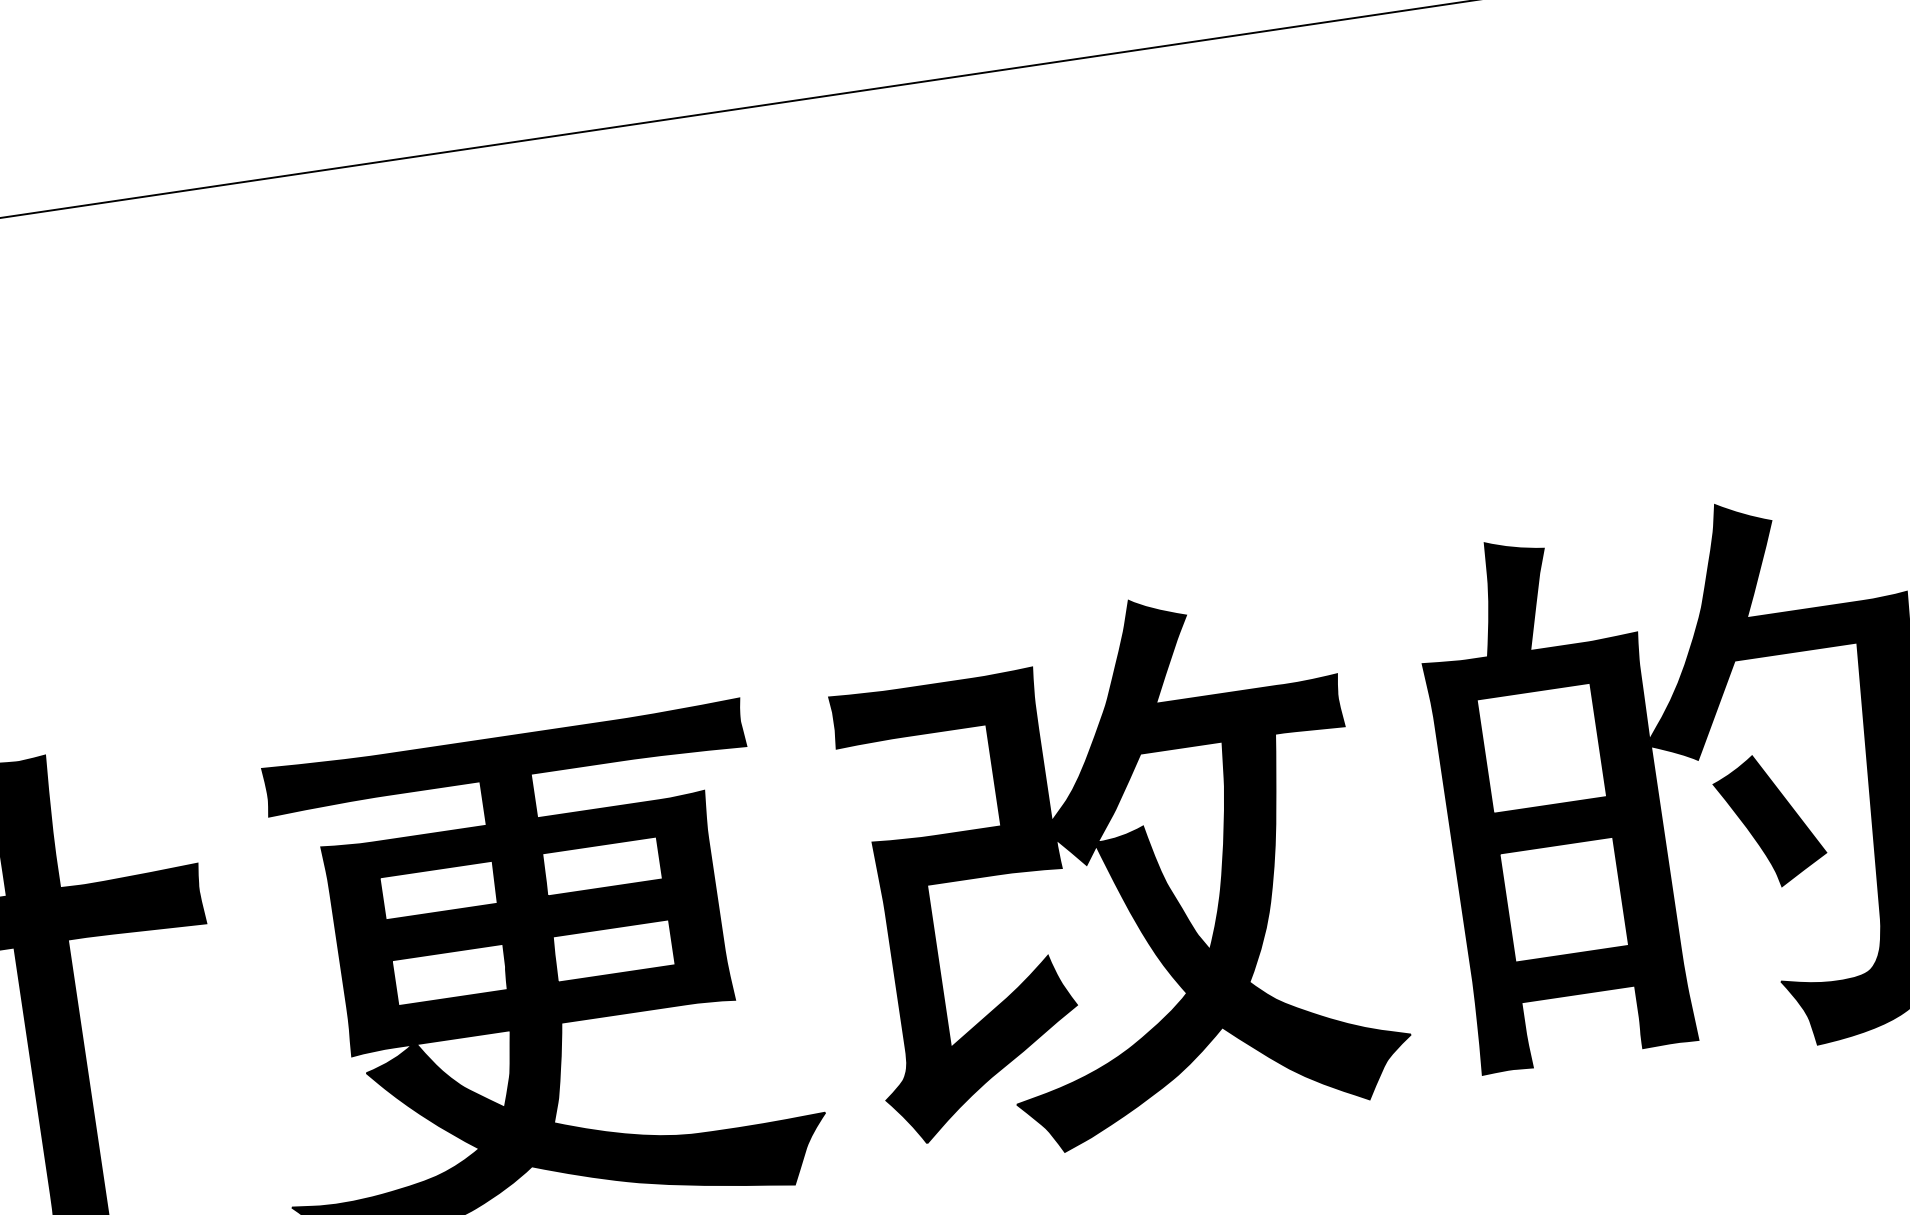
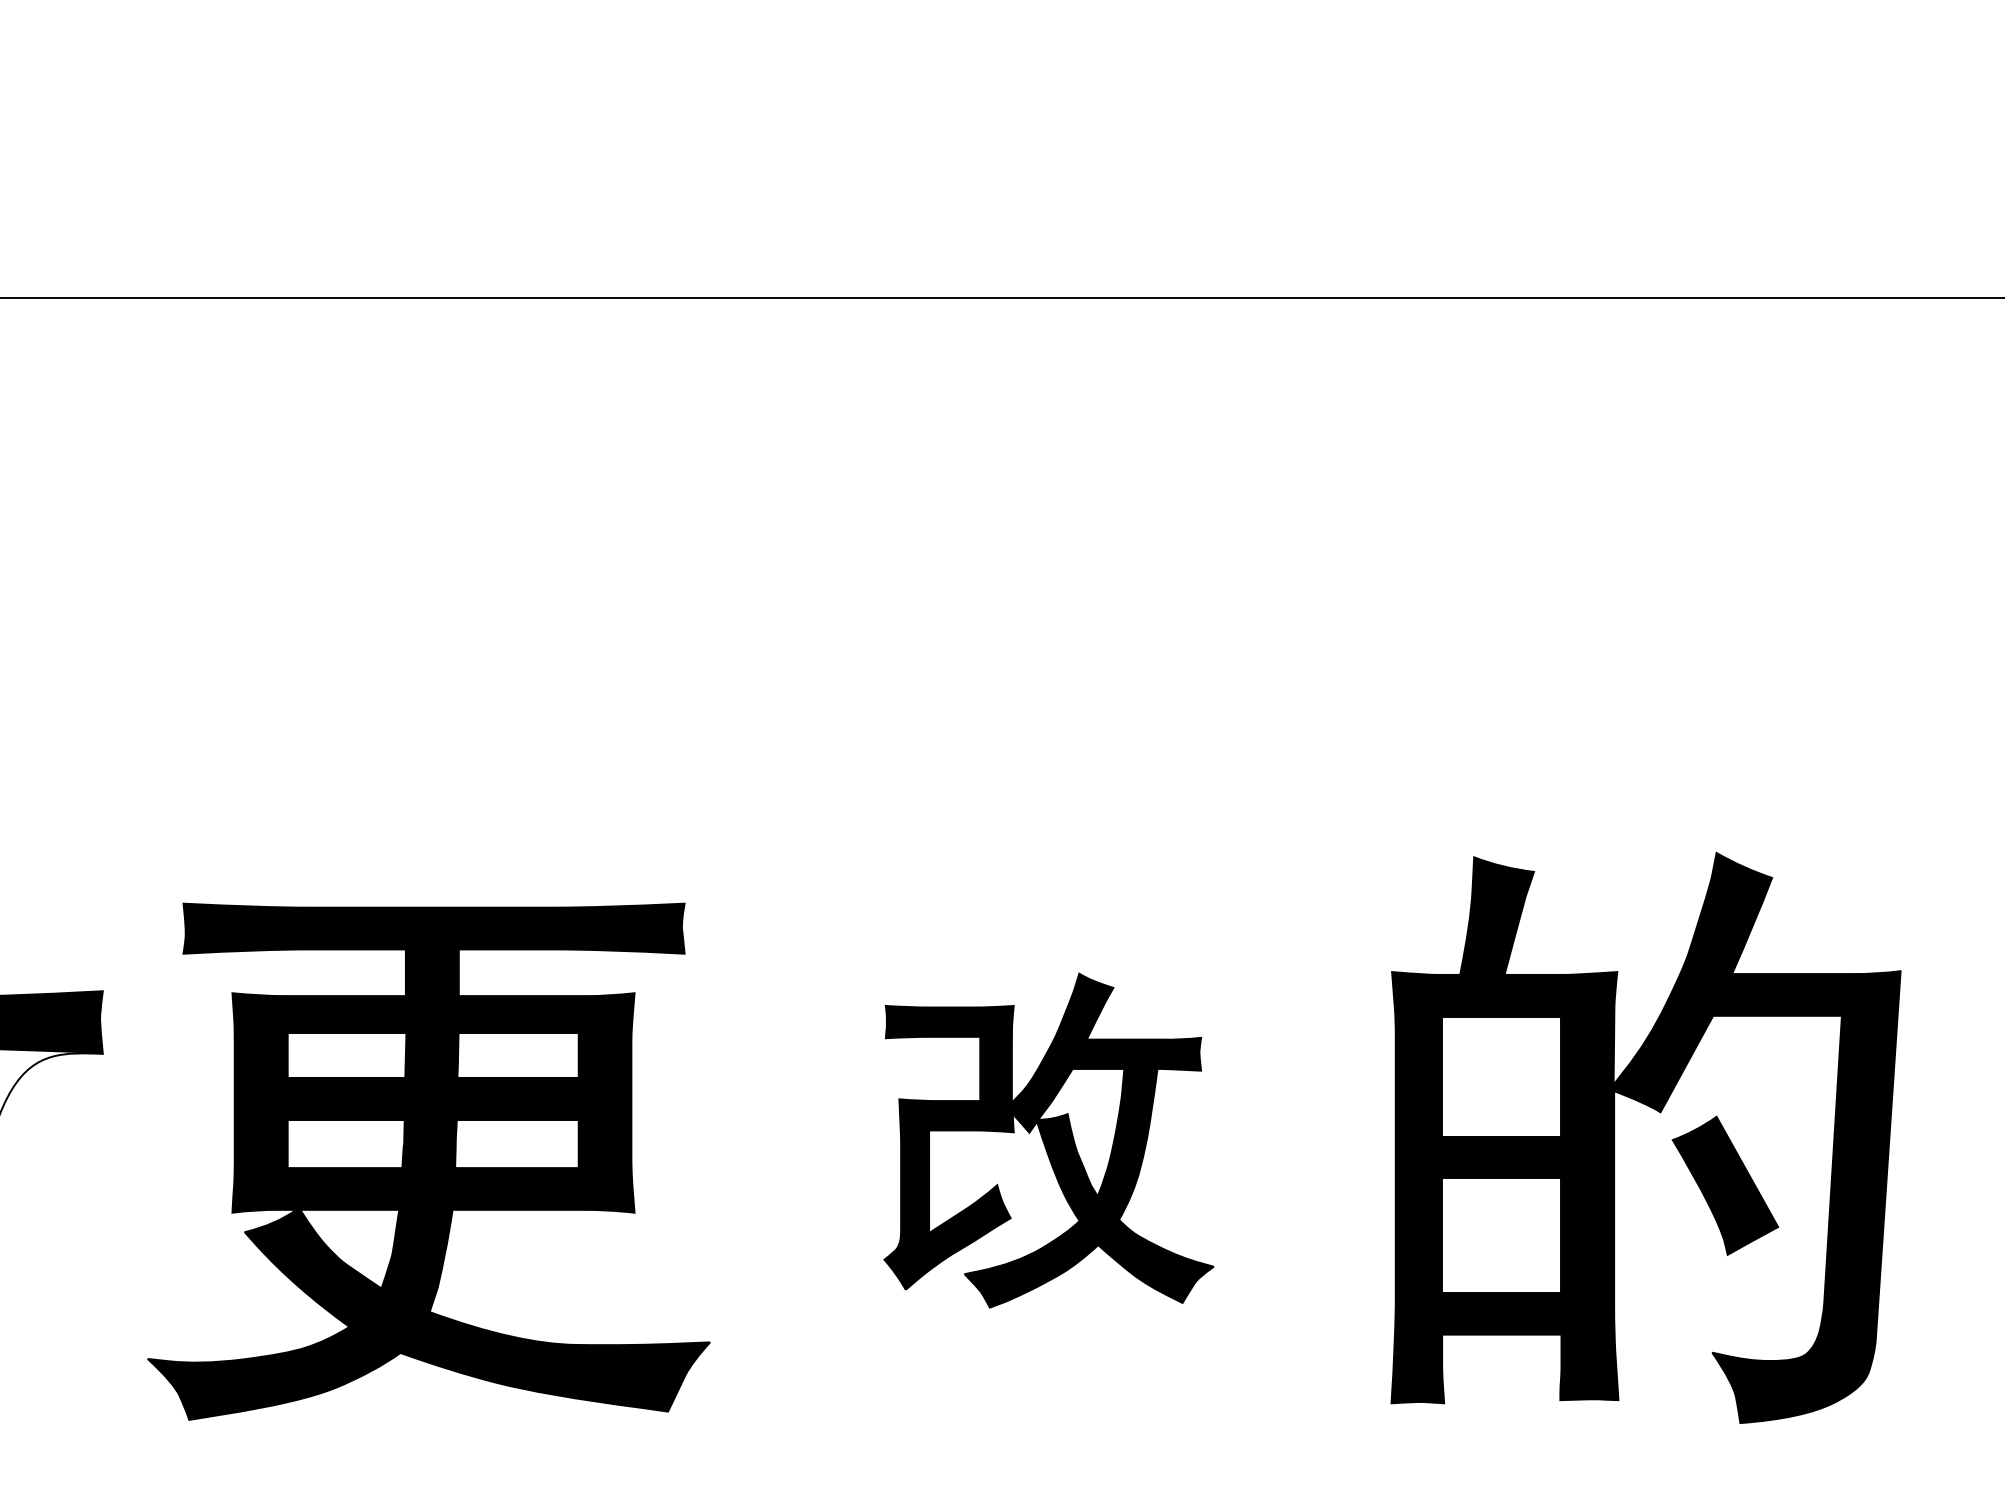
part: (1119, 872) -> (1048, 1140), size x0.6

